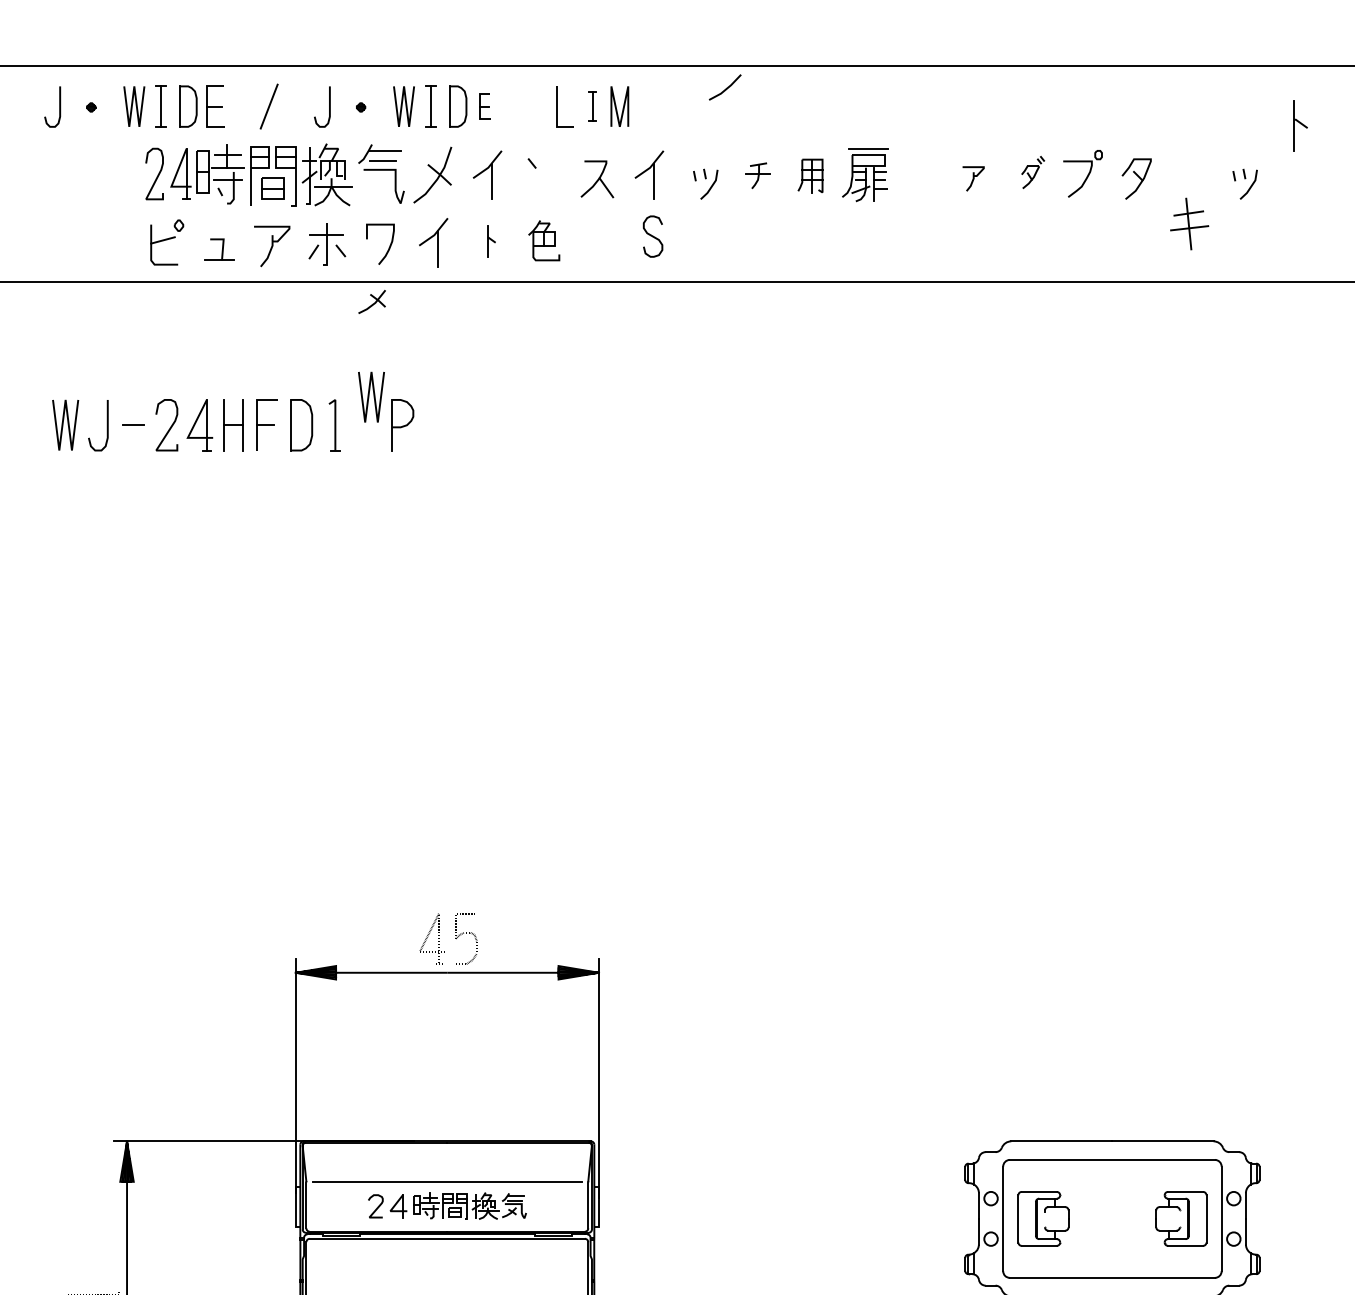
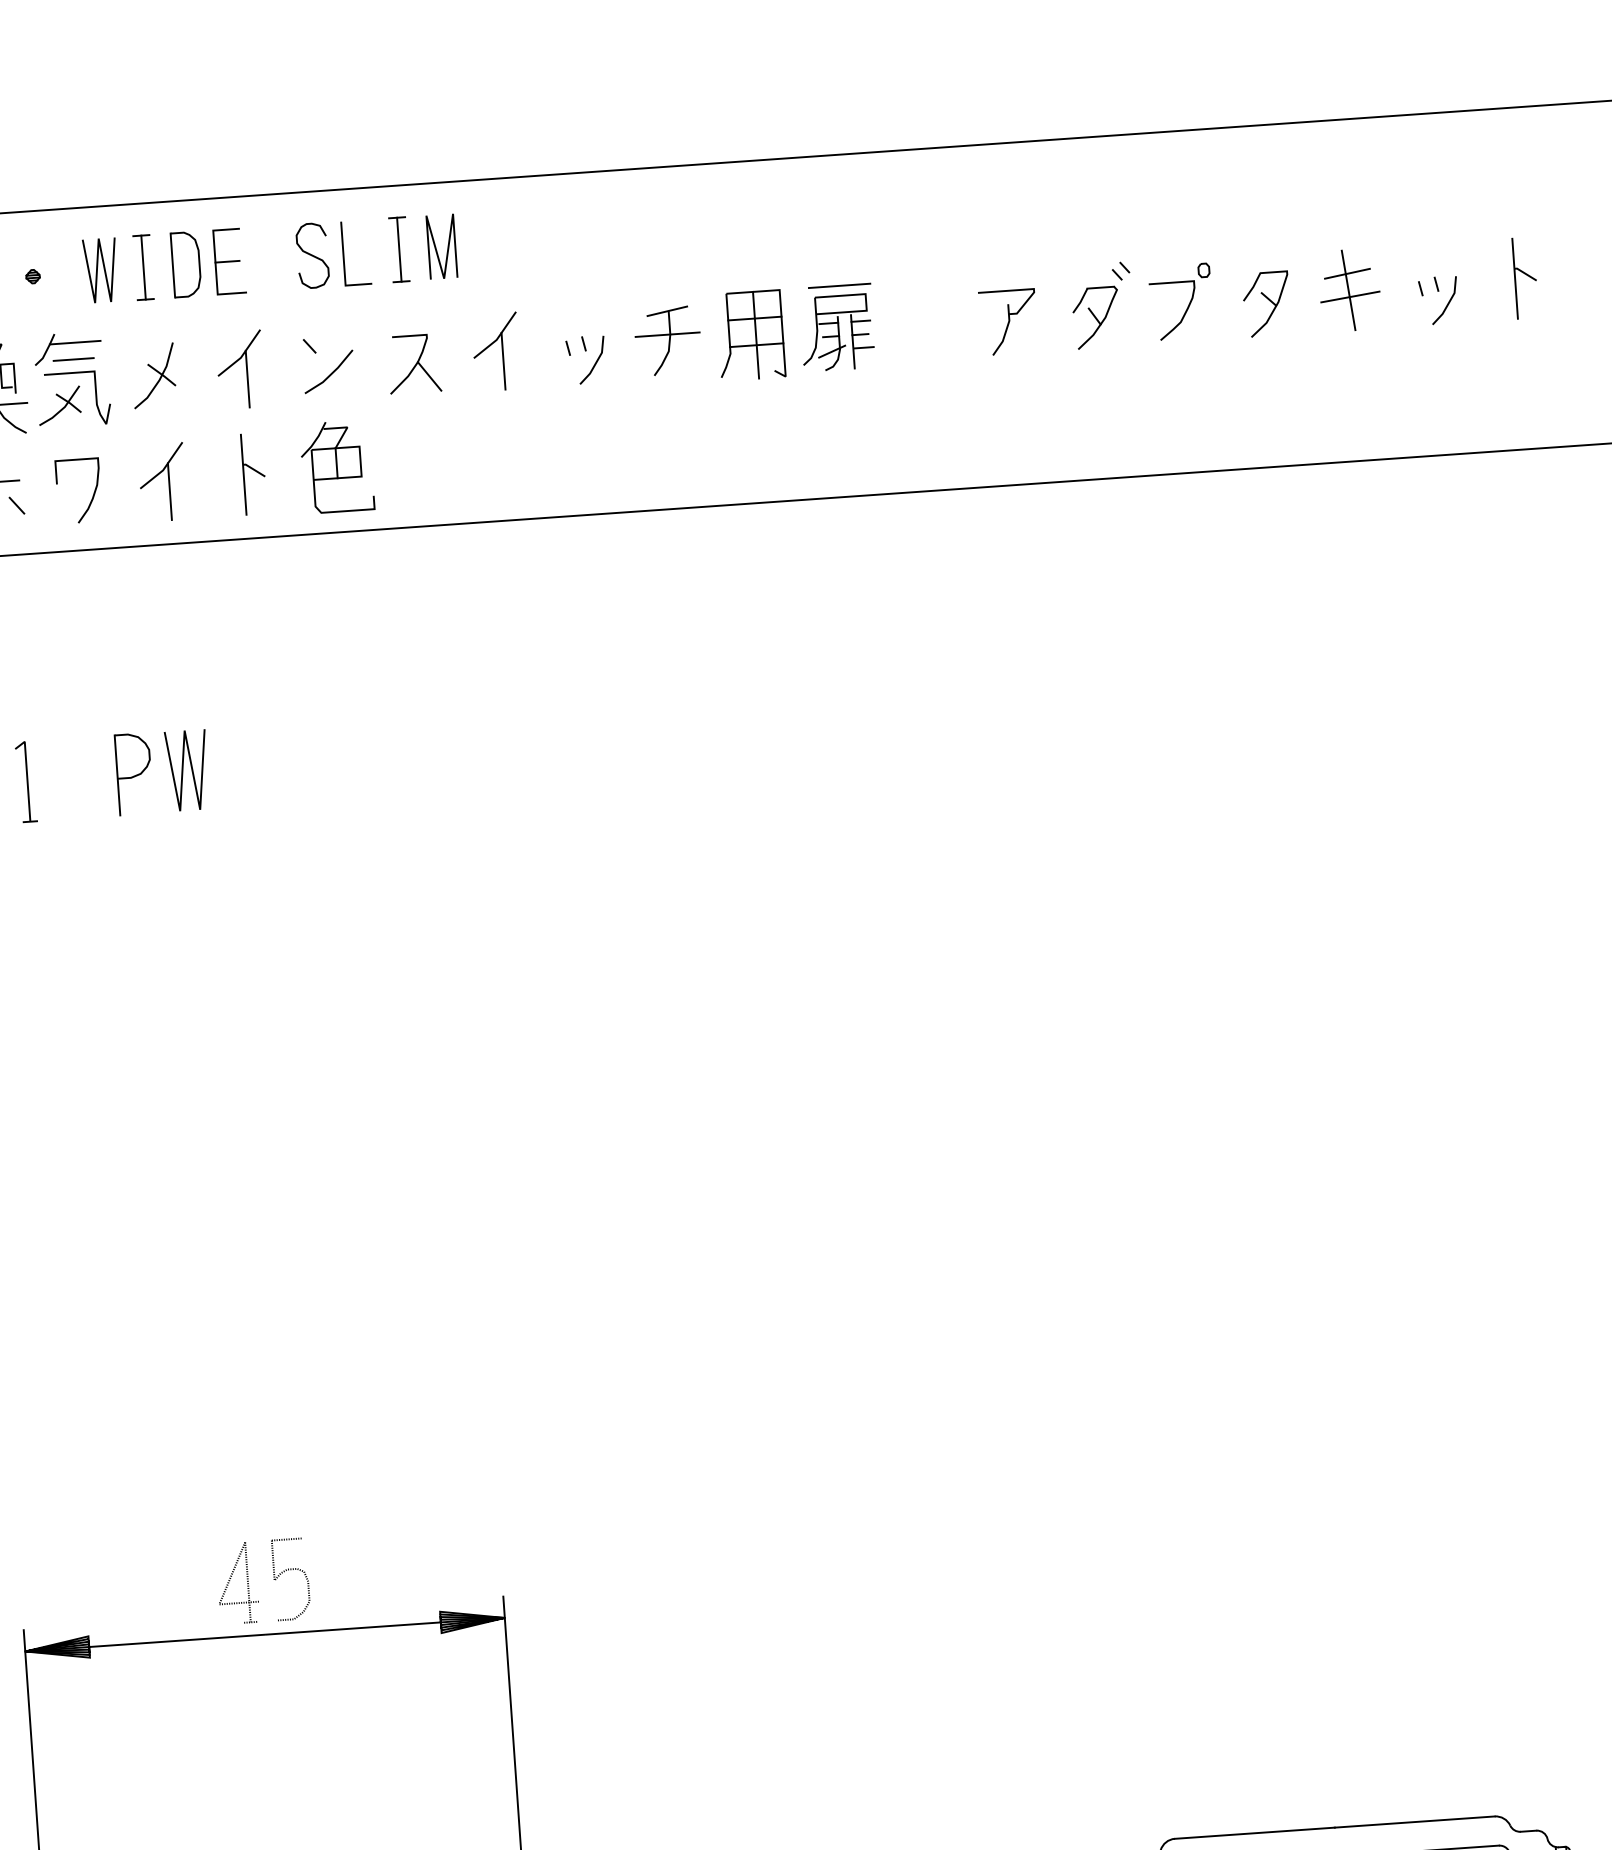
line: (725, 88) -> (329, 373), moved
part: (485, 106) -> (229, 261), size x1.67
part: (592, 106) -> (398, 249), size x1.43
part: (1300, 125) -> (1525, 277), moved
part: (1032, 172) -> (1101, 305), size x1.67
part: (432, 175) -> (153, 376), size x0.71
part: (757, 175) -> (667, 340), size x1.67
part: (810, 175) -> (750, 334), size x1.67
part: (973, 178) -> (1008, 321), size x1.67
part: (1189, 223) -> (1349, 289), moved
curve: (652, 236) -> (311, 255), moved
part: (543, 240) -> (336, 466), size x1.43
part: (491, 241) -> (254, 474), size x1.67
part: (371, 301) -> (58, 405), moved
line: (369, 396) -> (184, 769), moved

